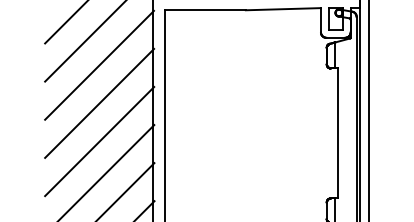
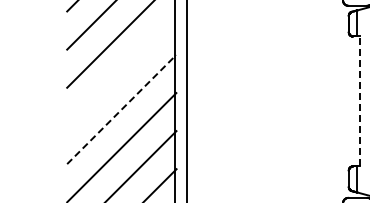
line: (99, 102) -> (121, 70), removed
line: (337, 132) -> (359, 100), solid -> dashed
line: (100, 141) -> (122, 109), solid -> dashed

